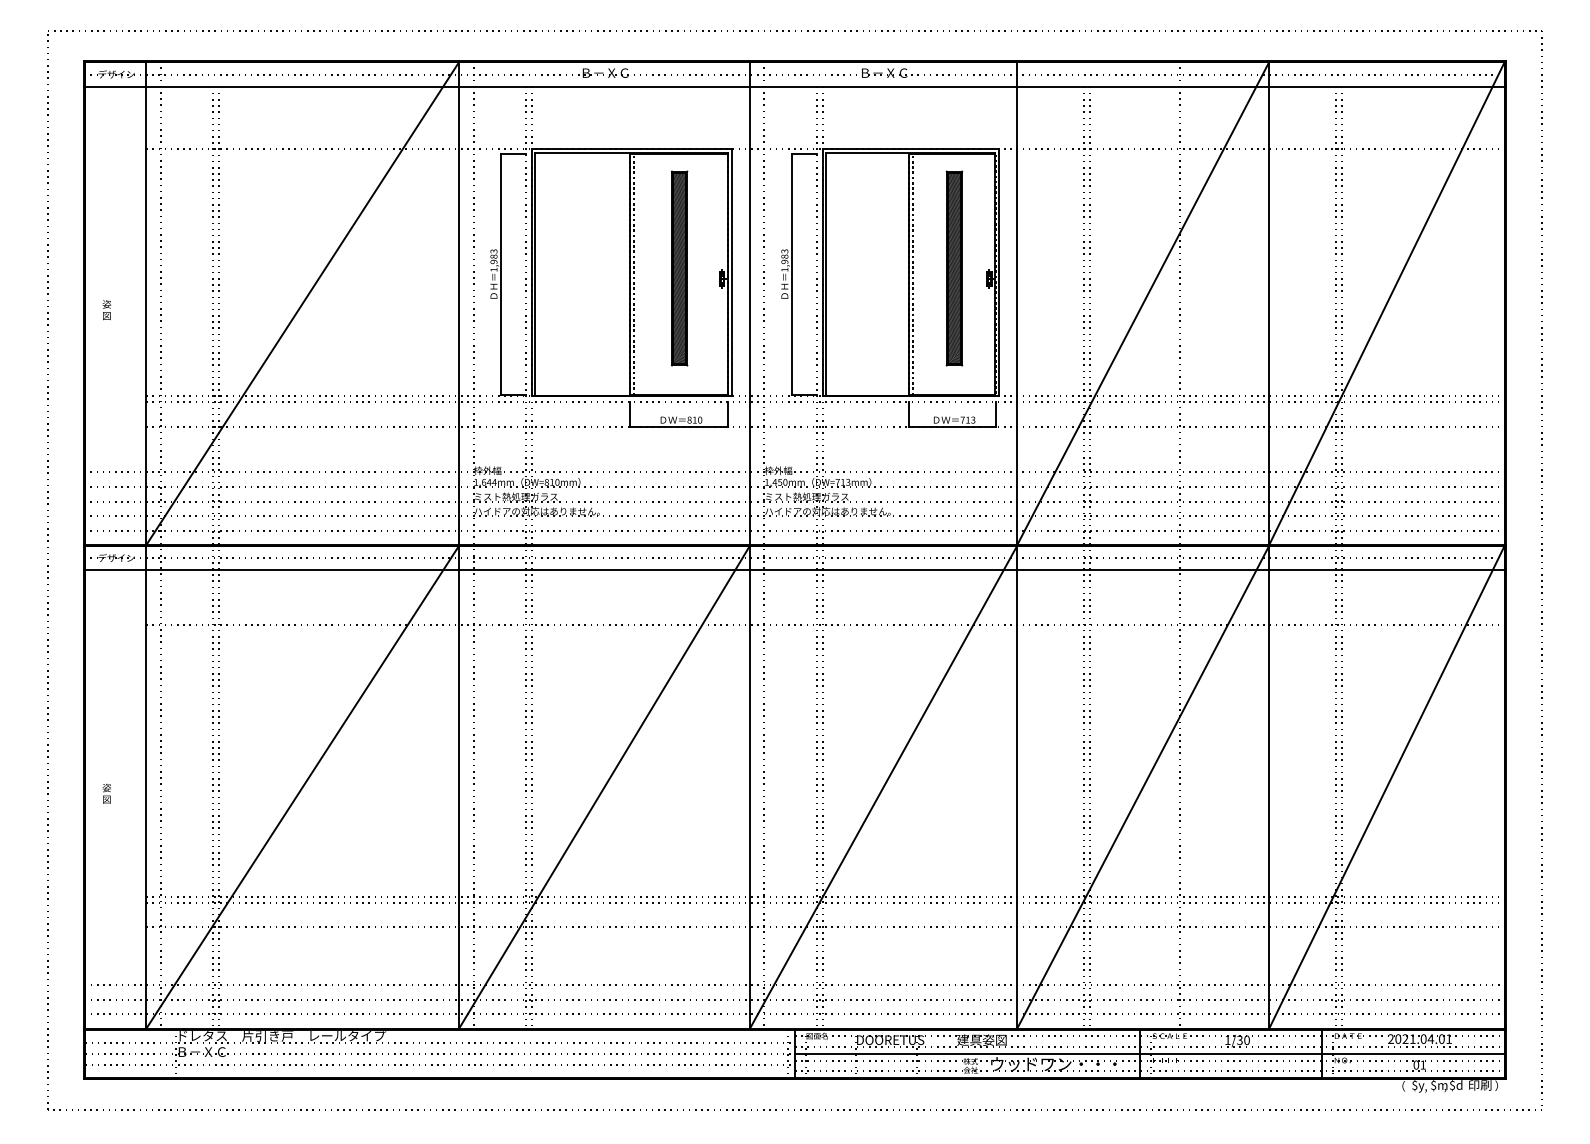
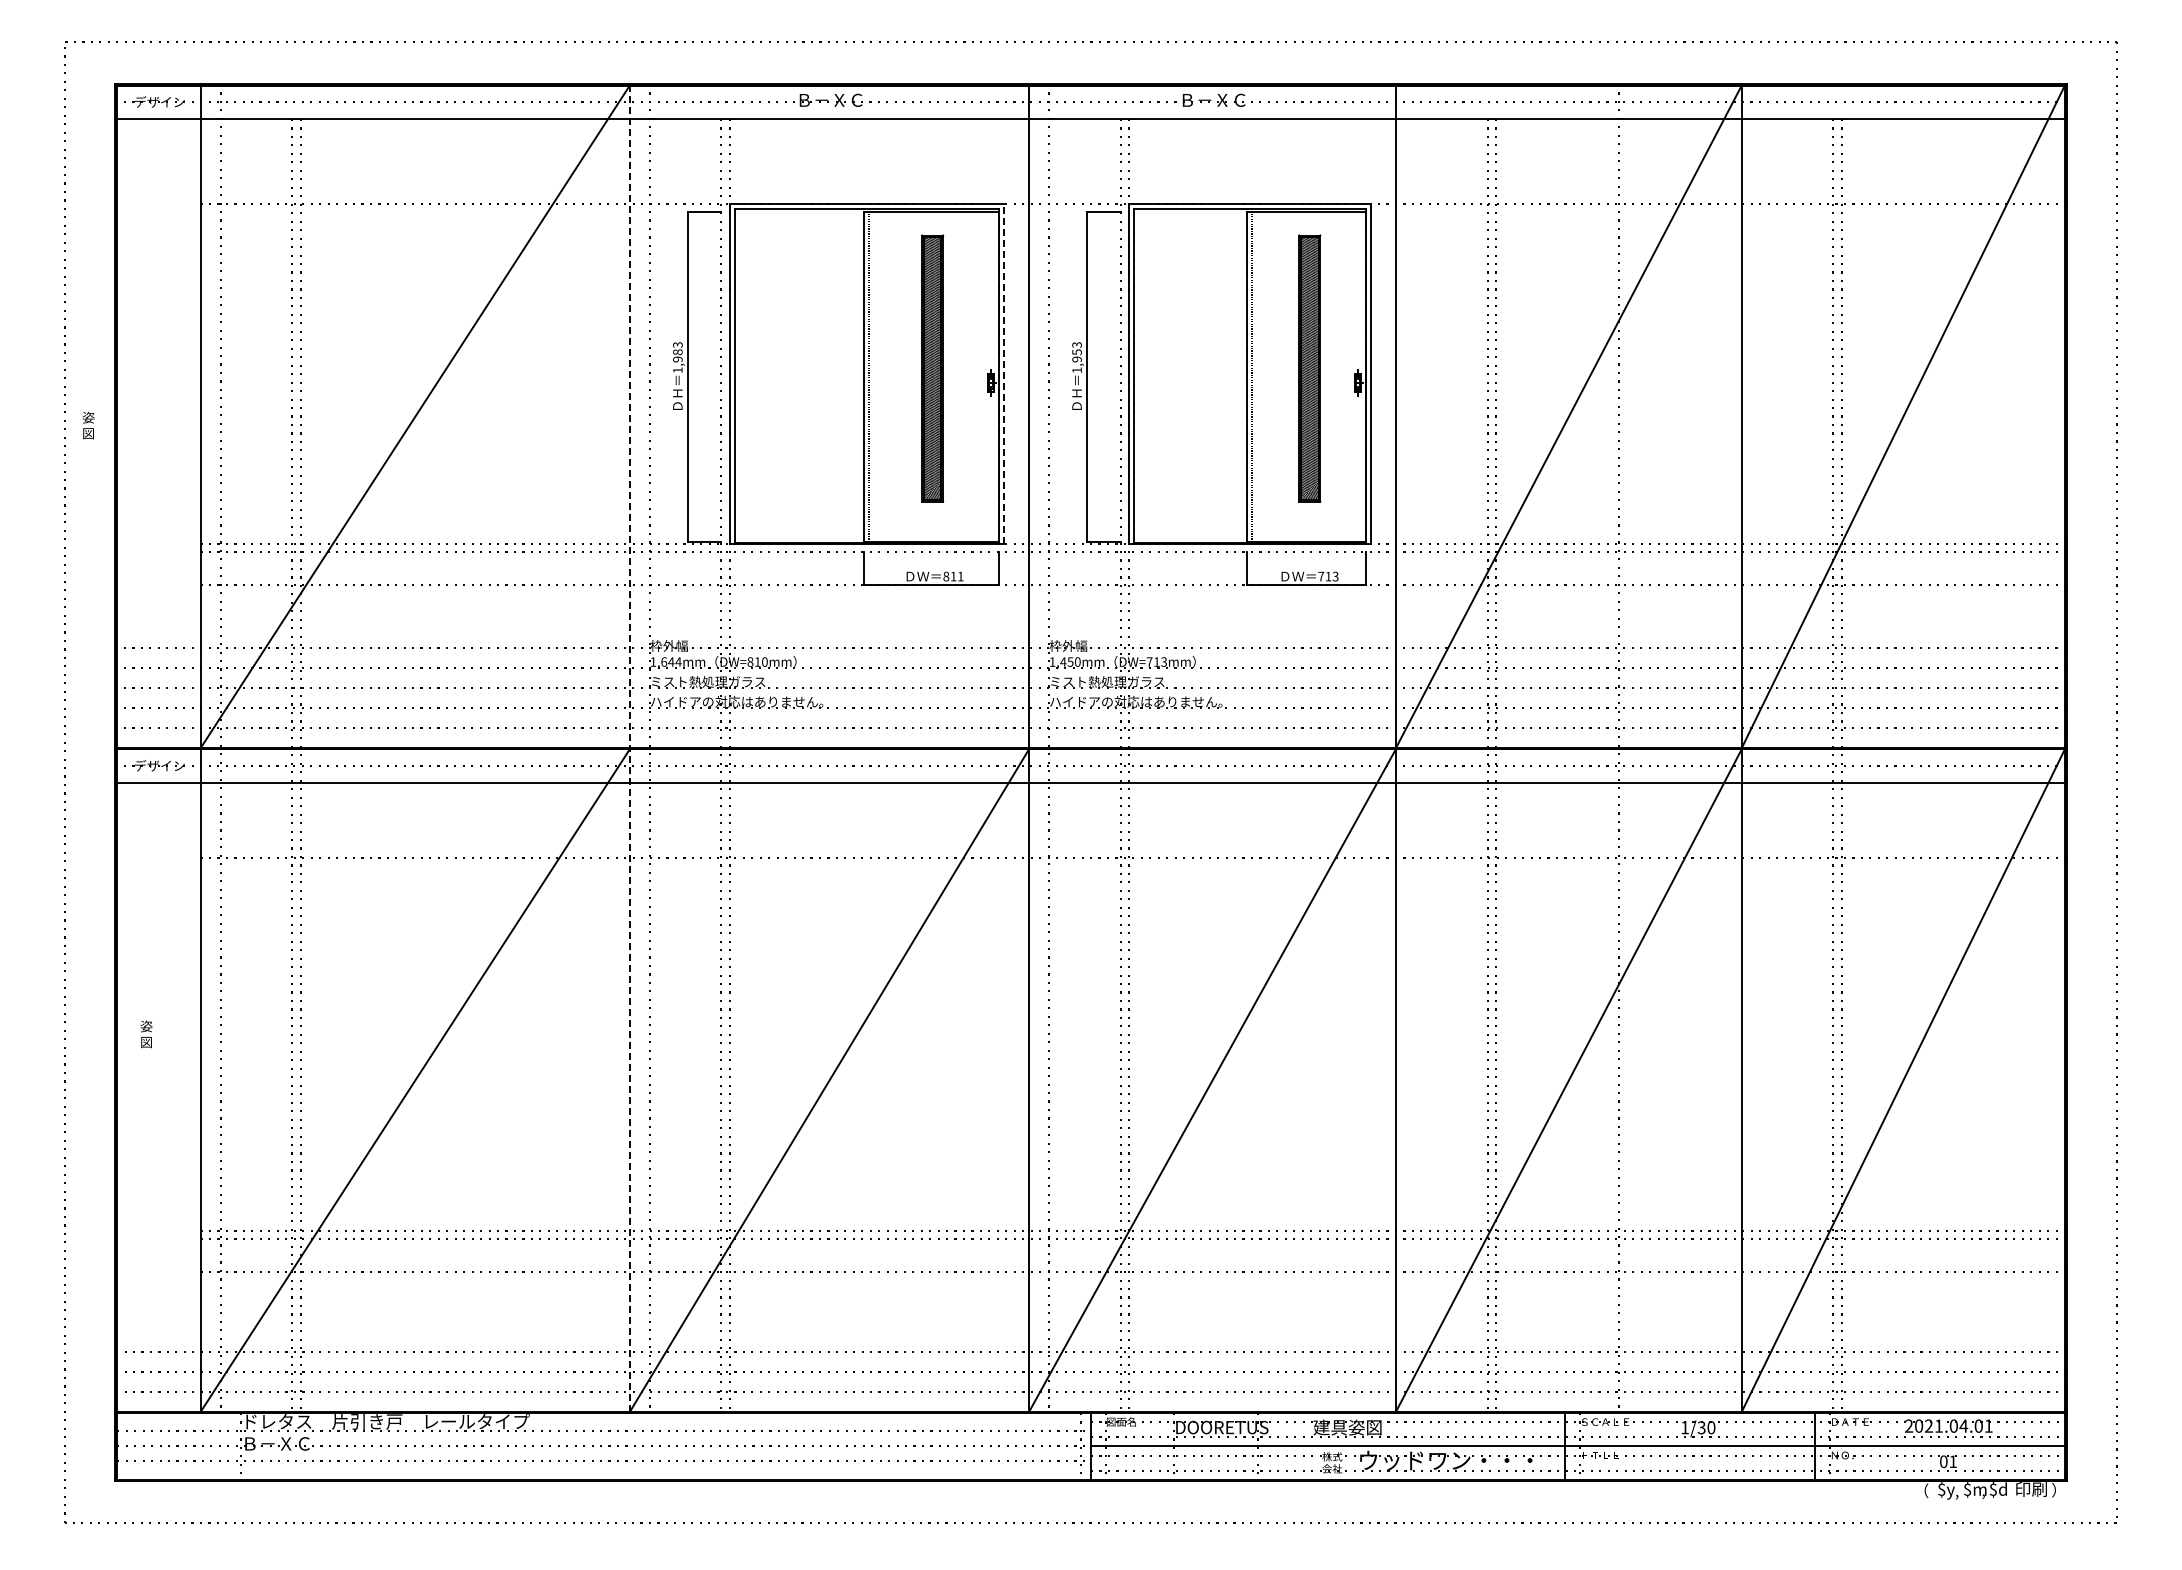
text: (784, 256) -> (1076, 352), 1,983 -> 1,953
line: (731, 272) -> (1003, 374), solid -> dashed
text: (106, 310) -> (88, 425), moved
text: (699, 420) -> (960, 576), 810 -> 811
line: (458, 544) -> (629, 747), solid -> dashed
text: (106, 793) -> (146, 1034), moved

